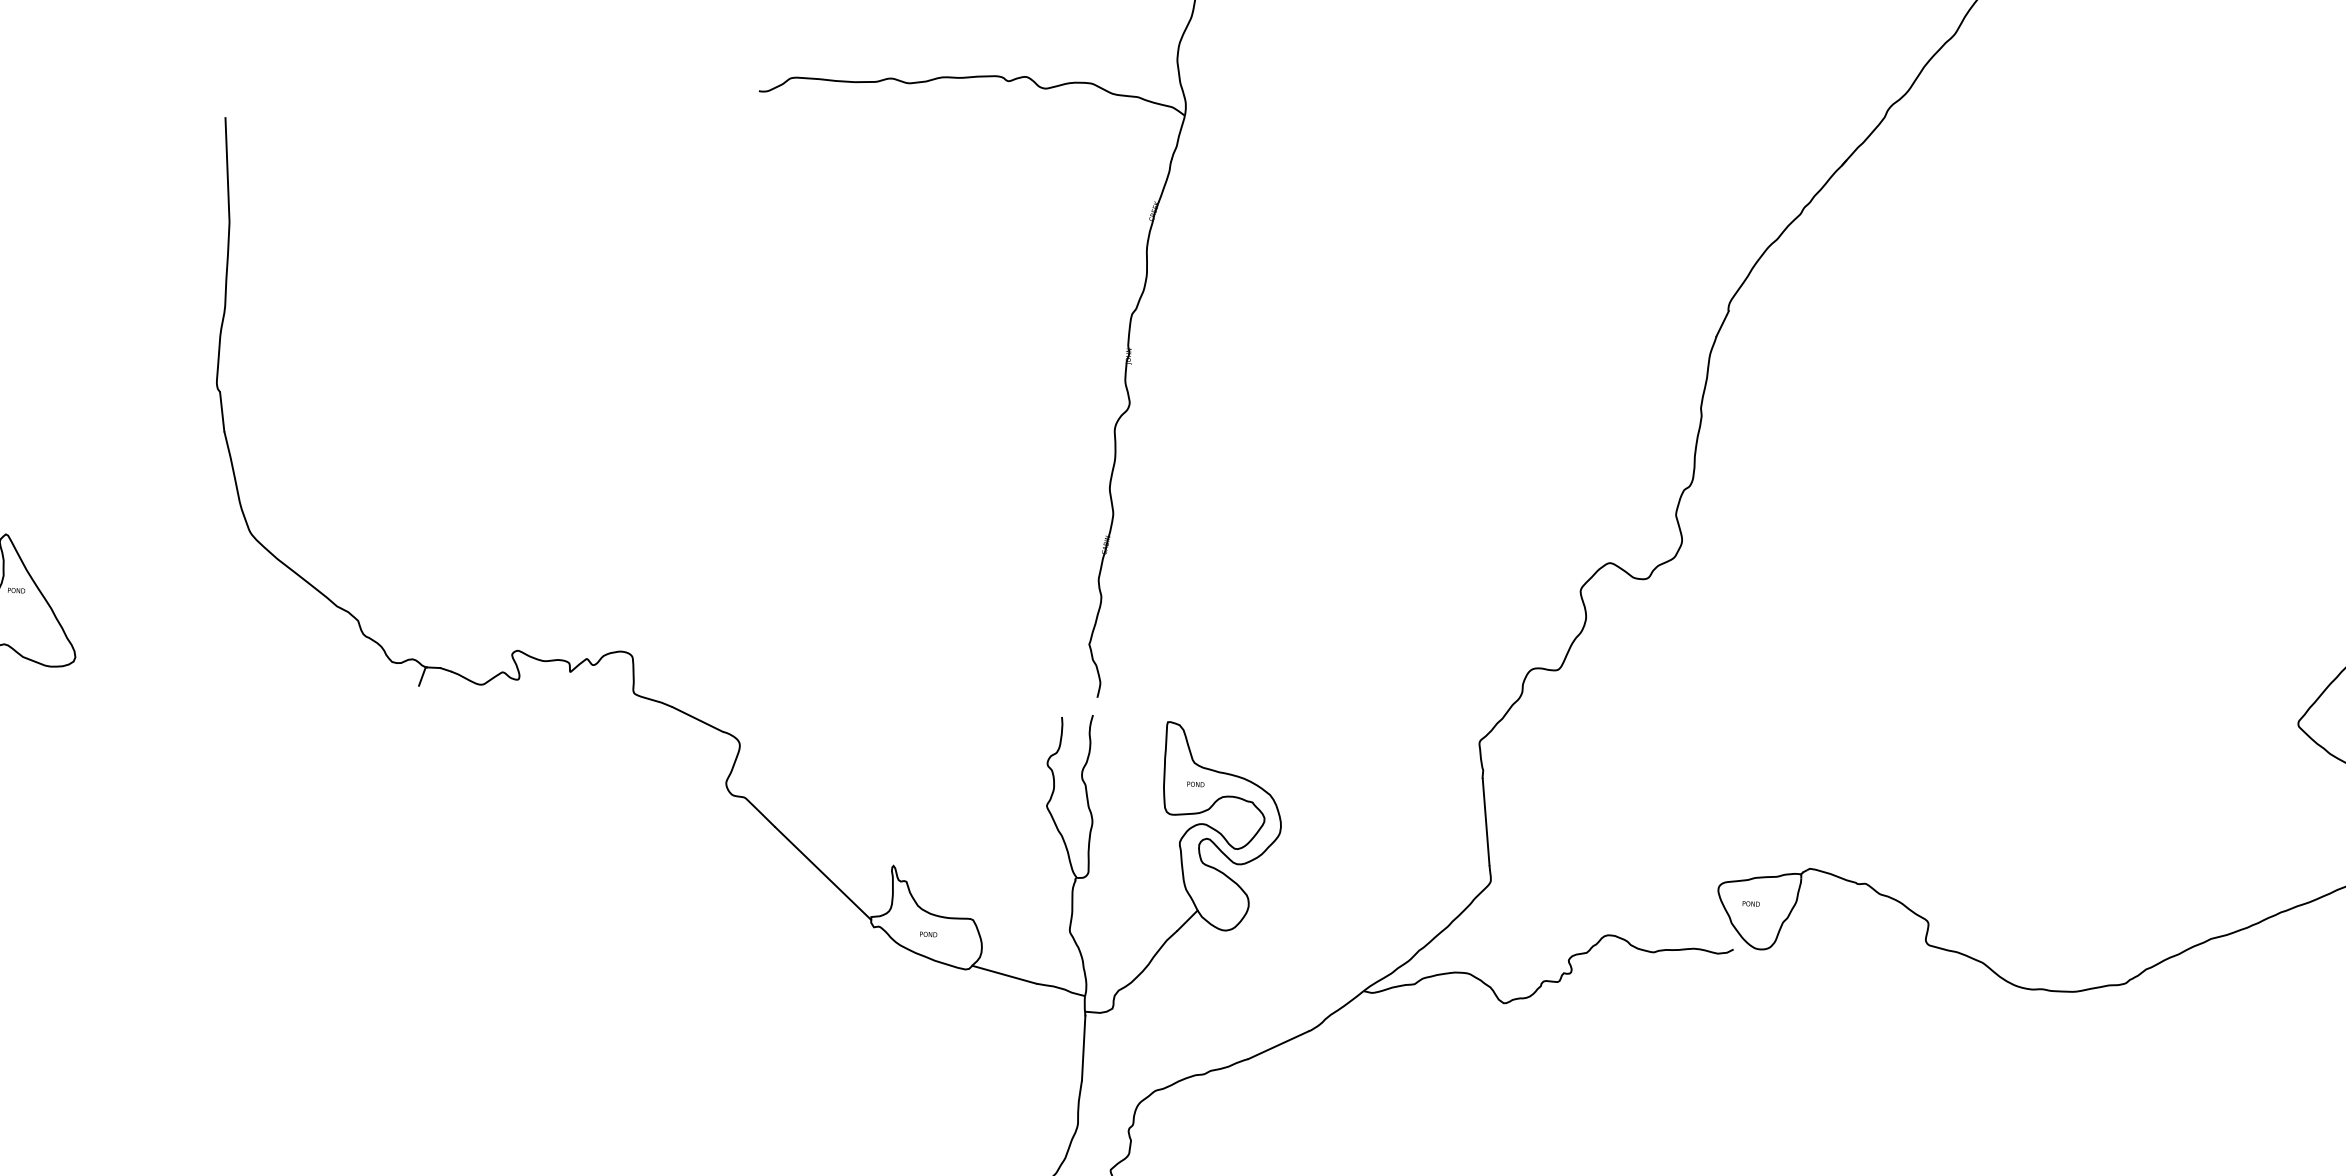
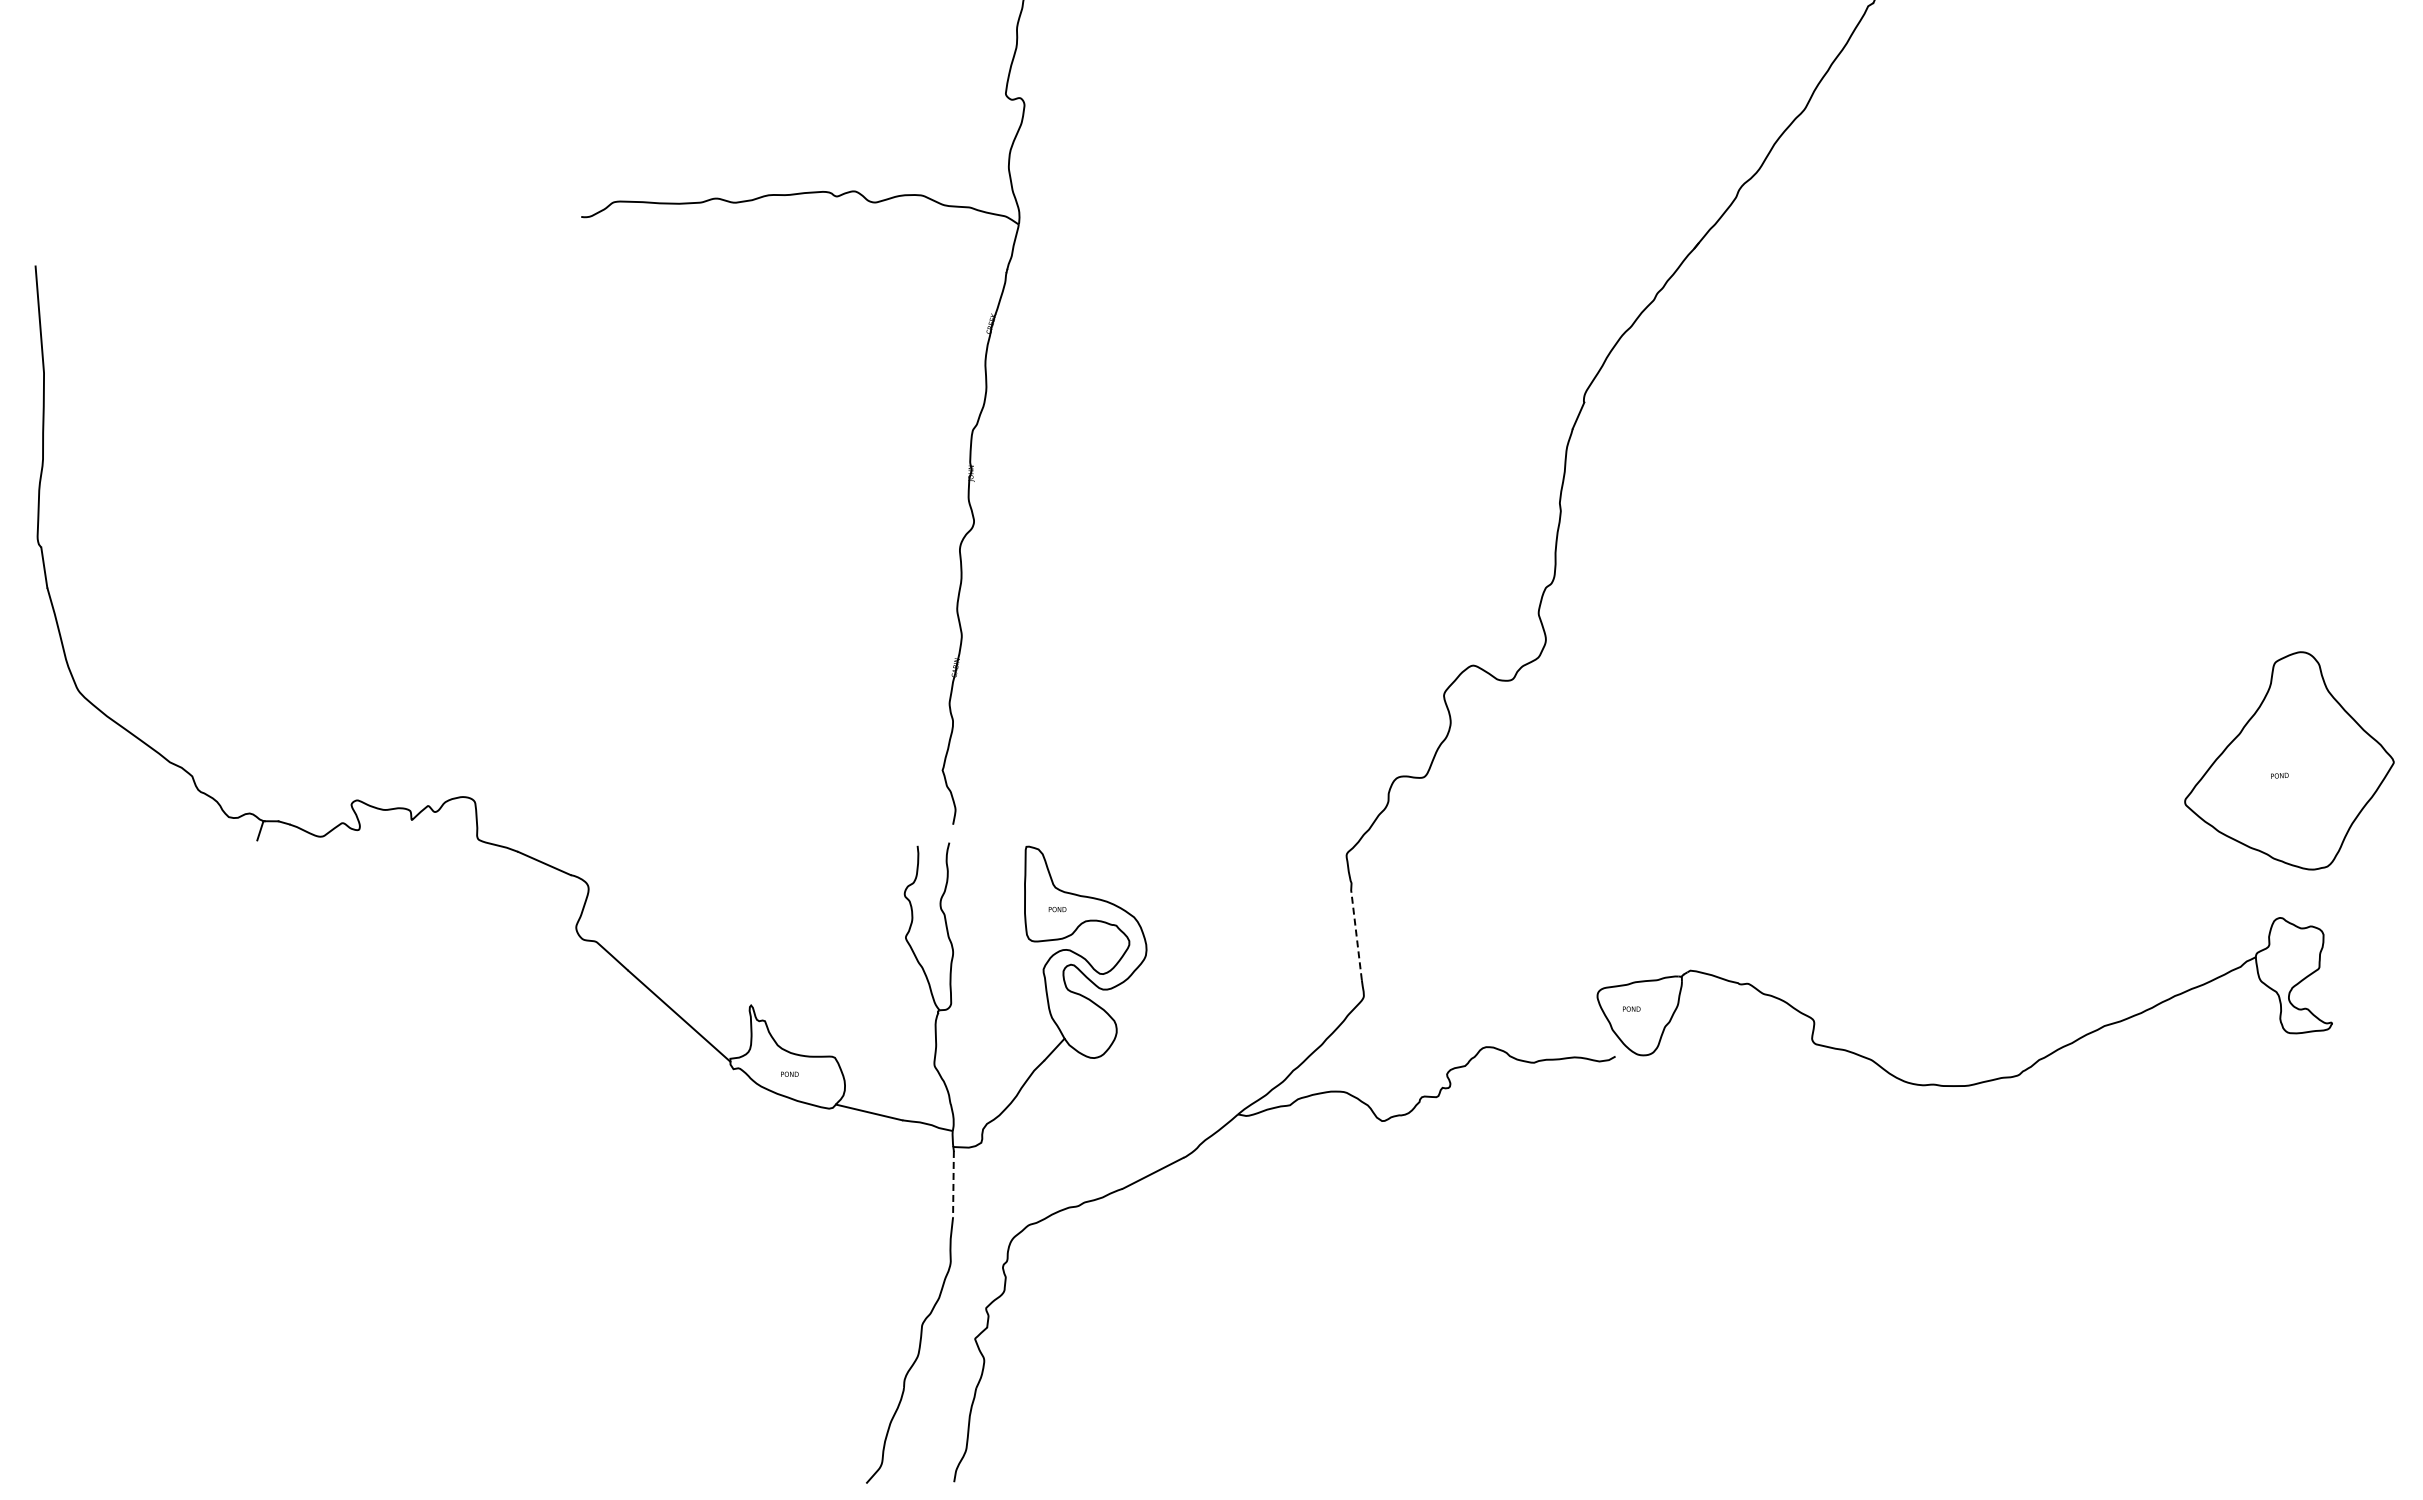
line: (1486, 821) -> (1356, 935), solid -> dashed
line: (1083, 1048) -> (953, 1184), solid -> dashed

